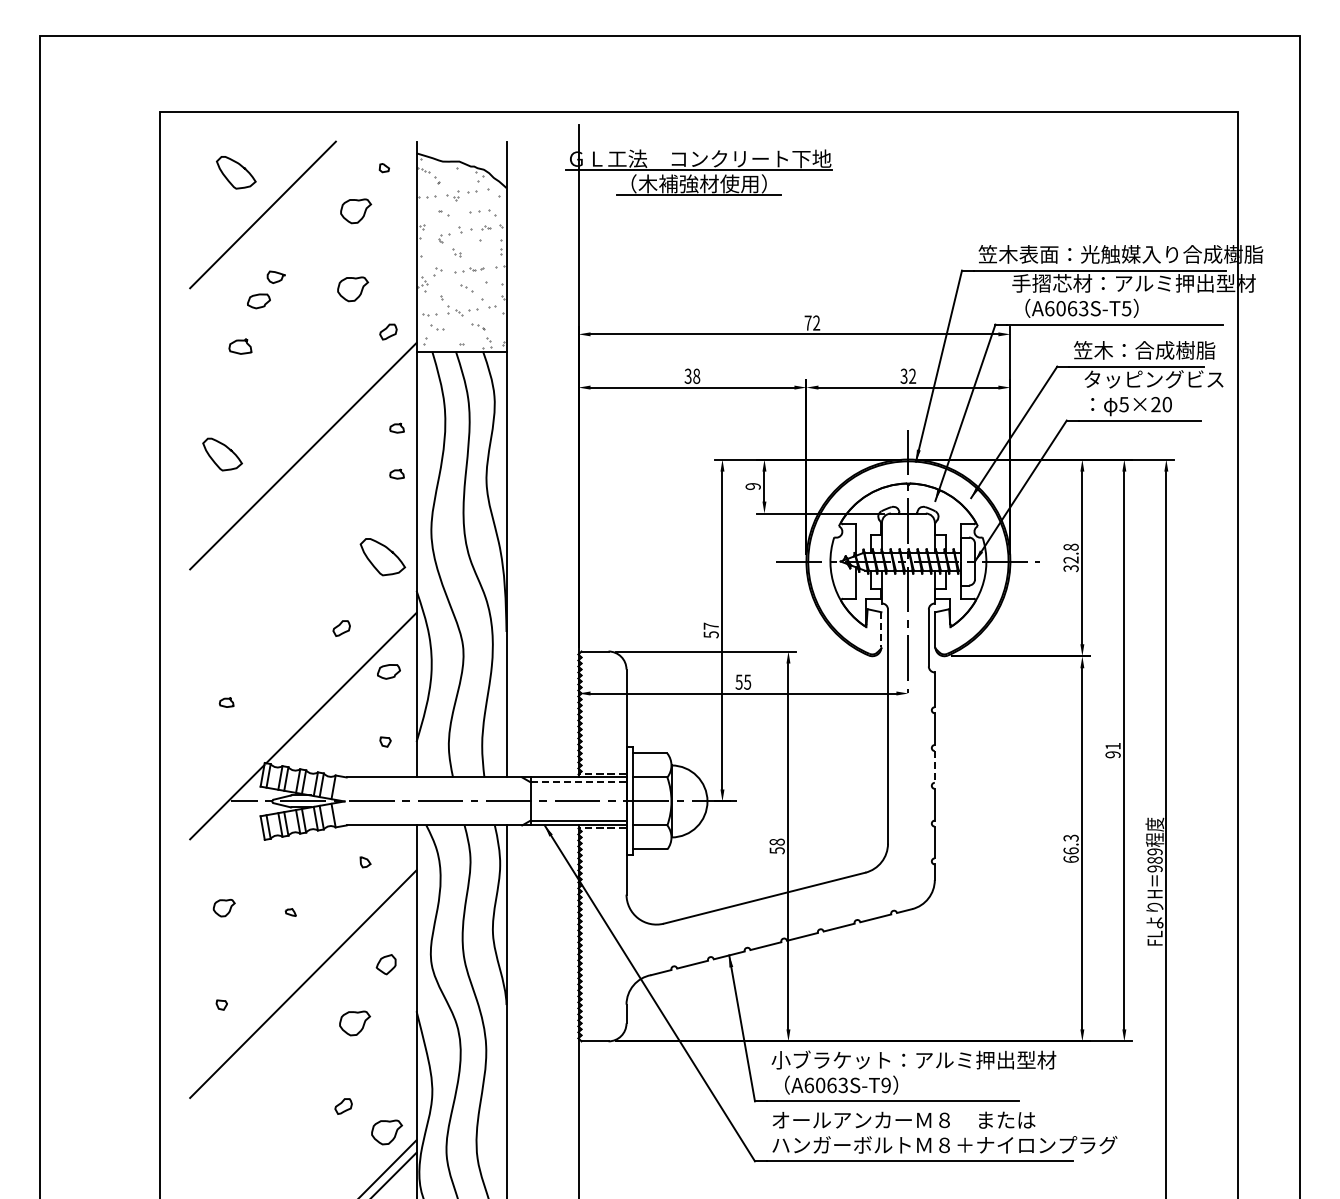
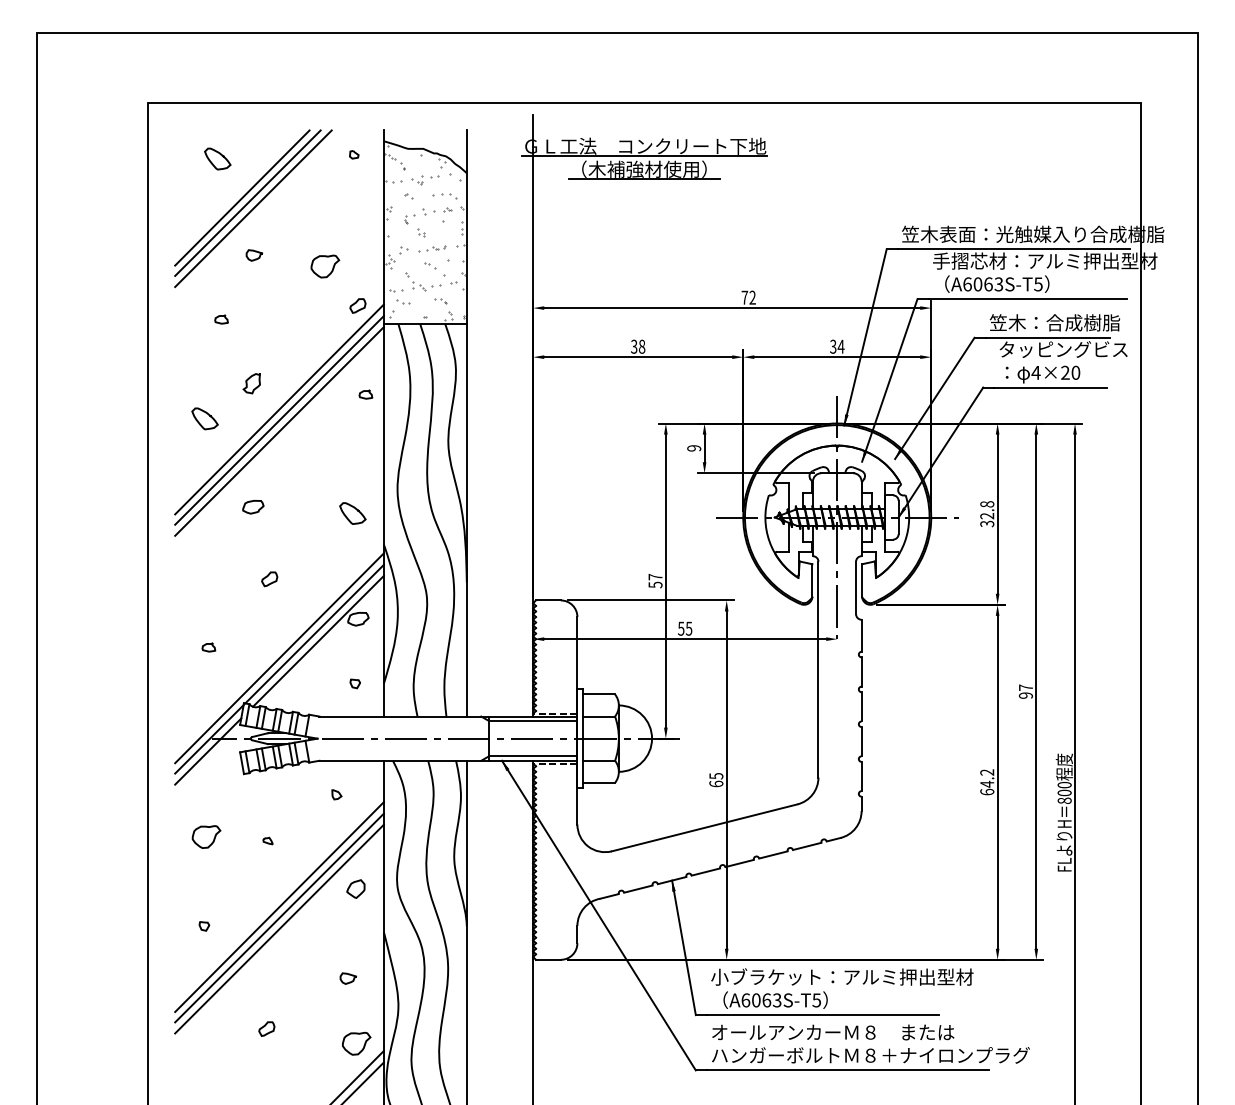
part: (236, 172) -> (217, 158), size x0.71
part: (356, 211) -> (328, 194), removed
line: (268, 220) -> (247, 203), added
line: (274, 226) -> (252, 208), added
part: (258, 301) -> (252, 507), moved
part: (240, 346) -> (221, 319), size x0.62
text: (912, 375) -> (841, 346), 32 -> 34
text: (1124, 404) -> (1036, 372), 5×20 -> 4×20
part: (273, 416) -> (252, 383), added
line: (303, 444) -> (279, 409), added
part: (222, 454) -> (204, 418), size x0.71
line: (303, 467) -> (279, 430), added
part: (396, 473) -> (365, 436), removed
part: (382, 557) -> (352, 513), size x0.62
part: (341, 628) -> (269, 579), moved
line: (881, 629) -> (812, 580), dashed -> solid
line: (345, 695) -> (318, 640), added
line: (303, 714) -> (279, 658), added
text: (1112, 745) -> (1025, 687), 91 -> 97
line: (934, 766) -> (861, 706), dashed -> solid
line: (578, 782) -> (533, 721), dashed -> solid
line: (225, 815) -> (207, 751), added
text: (1070, 844) -> (986, 778), 66.3 -> 64.2
text: (776, 846) -> (715, 780), 58 -> 65
text: (1154, 860) -> (1064, 793), 989 -> 800
part: (224, 907) -> (206, 836), size x1.43
line: (303, 995) -> (279, 917), added
line: (303, 1007) -> (279, 928), added
part: (354, 1023) -> (326, 943), removed
part: (377, 1061) -> (347, 978), added
text: (885, 1084) -> (816, 999), A6063S-T9 -> A6063S-T5
part: (343, 1106) -> (266, 1029), moved

